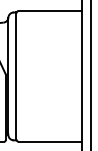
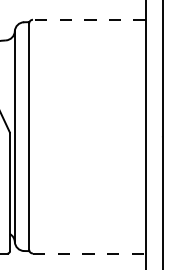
line: (50, 11) -> (90, 20), solid -> dashed
line: (50, 141) -> (90, 253), solid -> dashed

